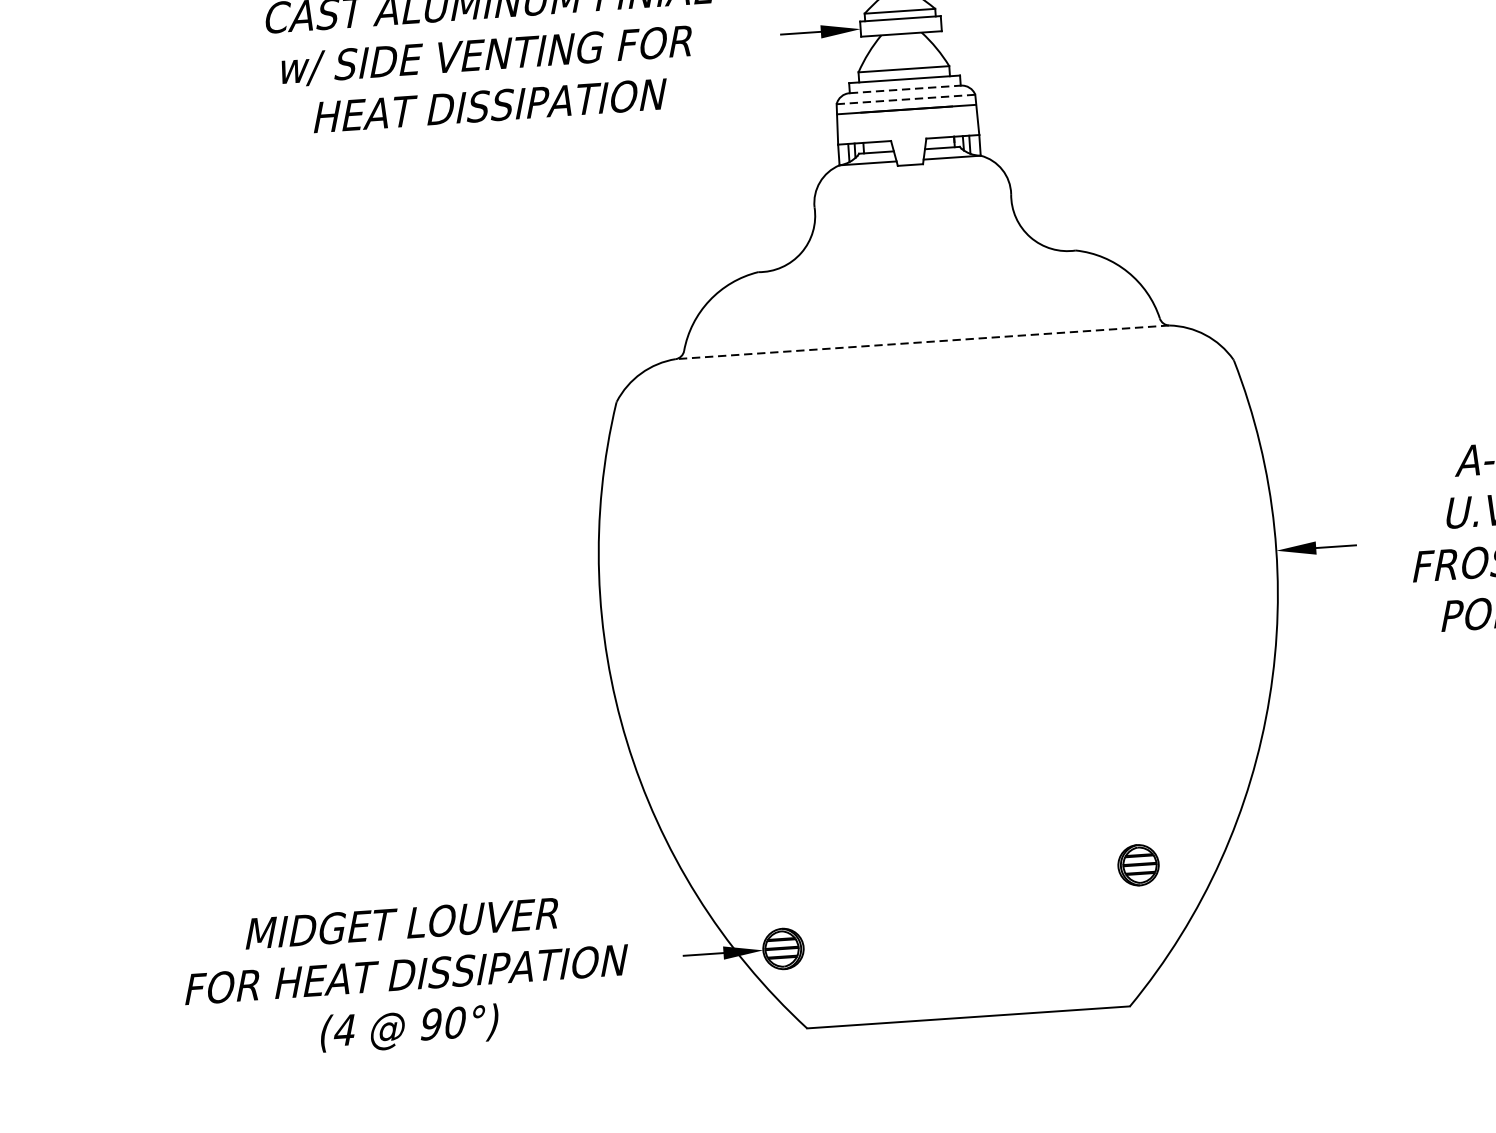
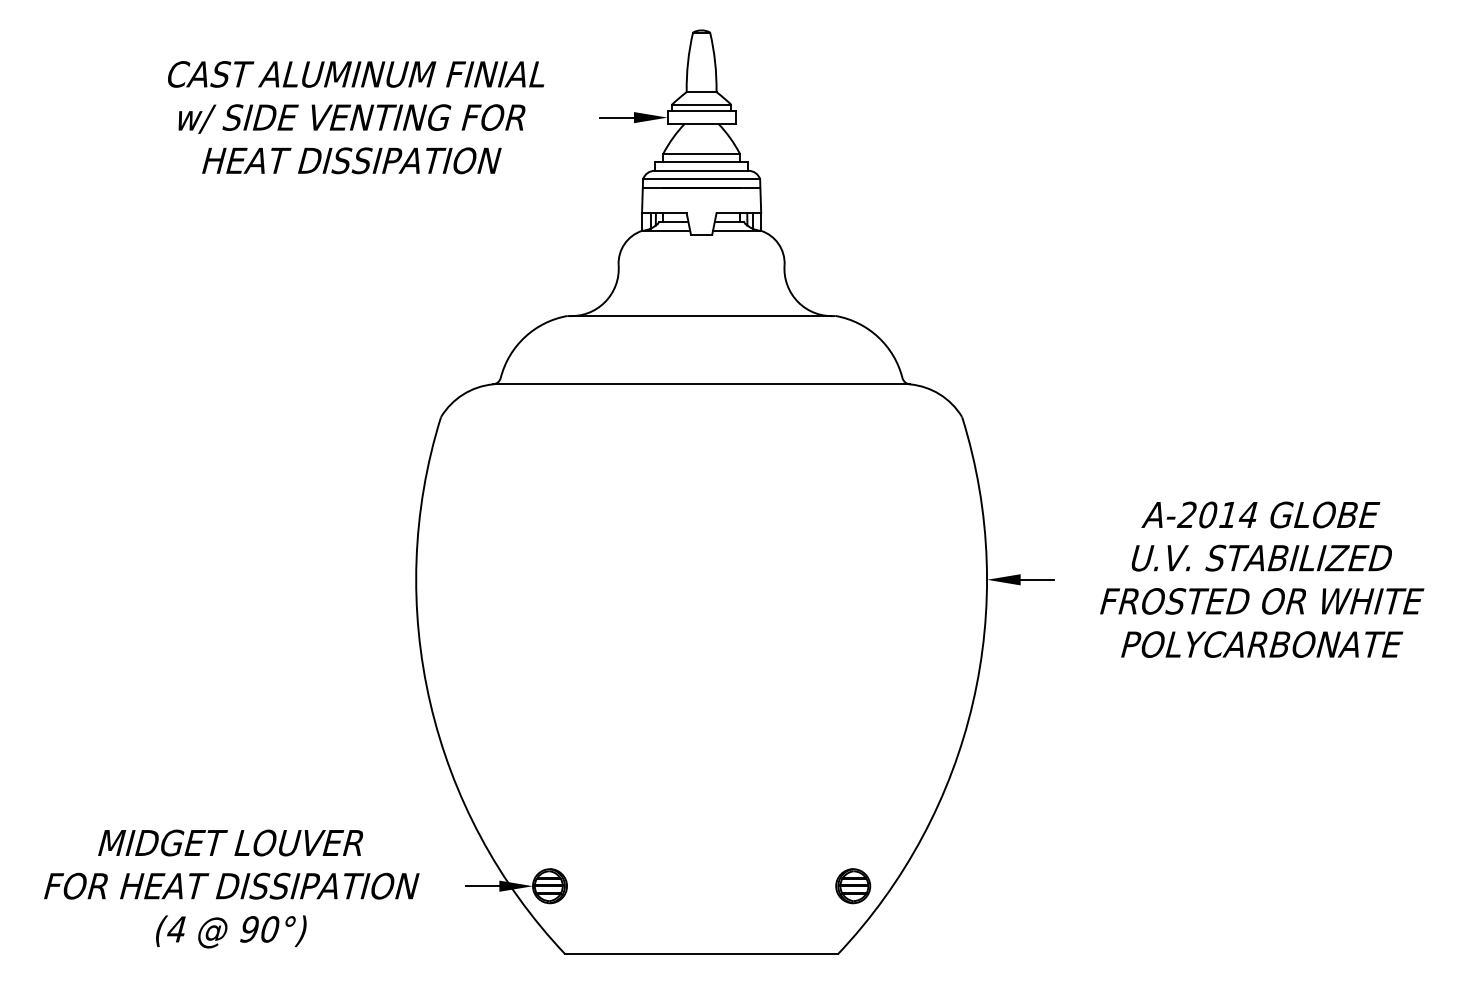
line: (905, 89) -> (701, 170), dashed -> solid
line: (905, 99) -> (701, 179), dashed -> solid
line: (916, 261) -> (701, 316), added
line: (922, 342) -> (701, 384), dashed -> solid
part: (1138, 865) -> (853, 886), moved

